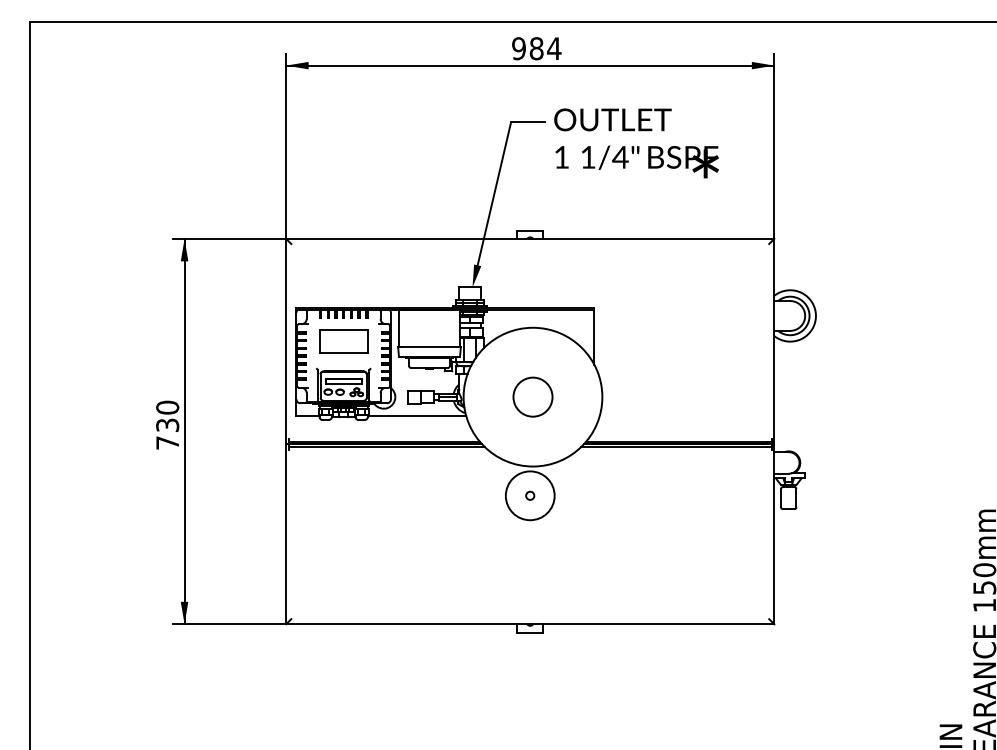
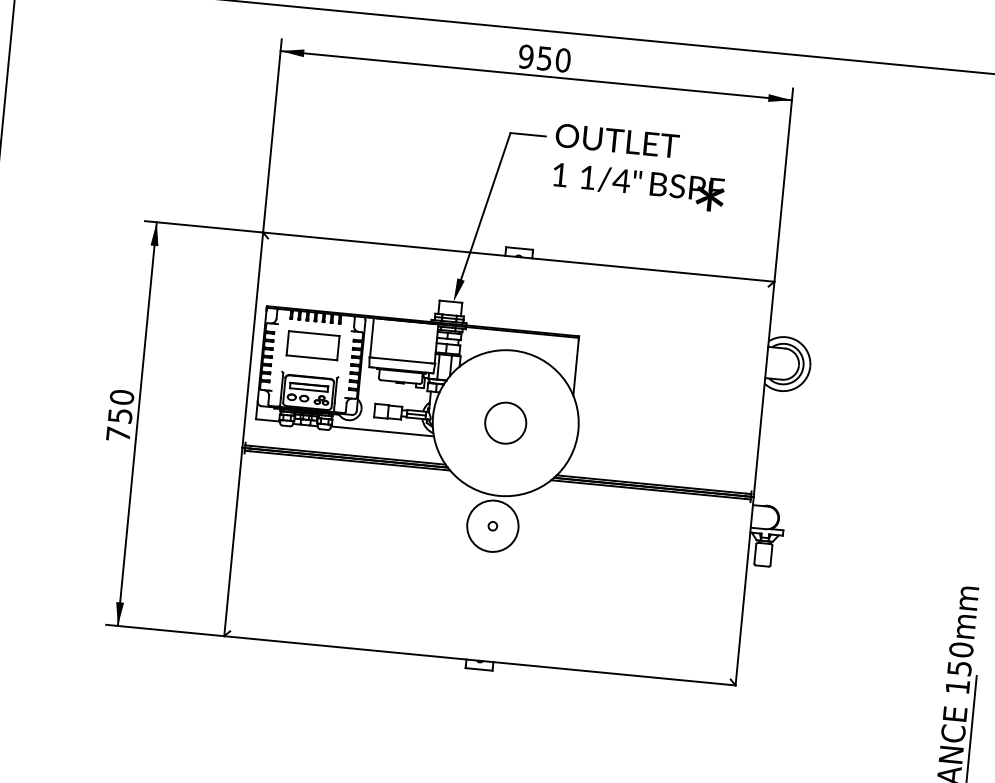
text: (545, 48) -> (553, 59), 984 -> 950
text: (167, 424) -> (120, 414), 730 -> 750

